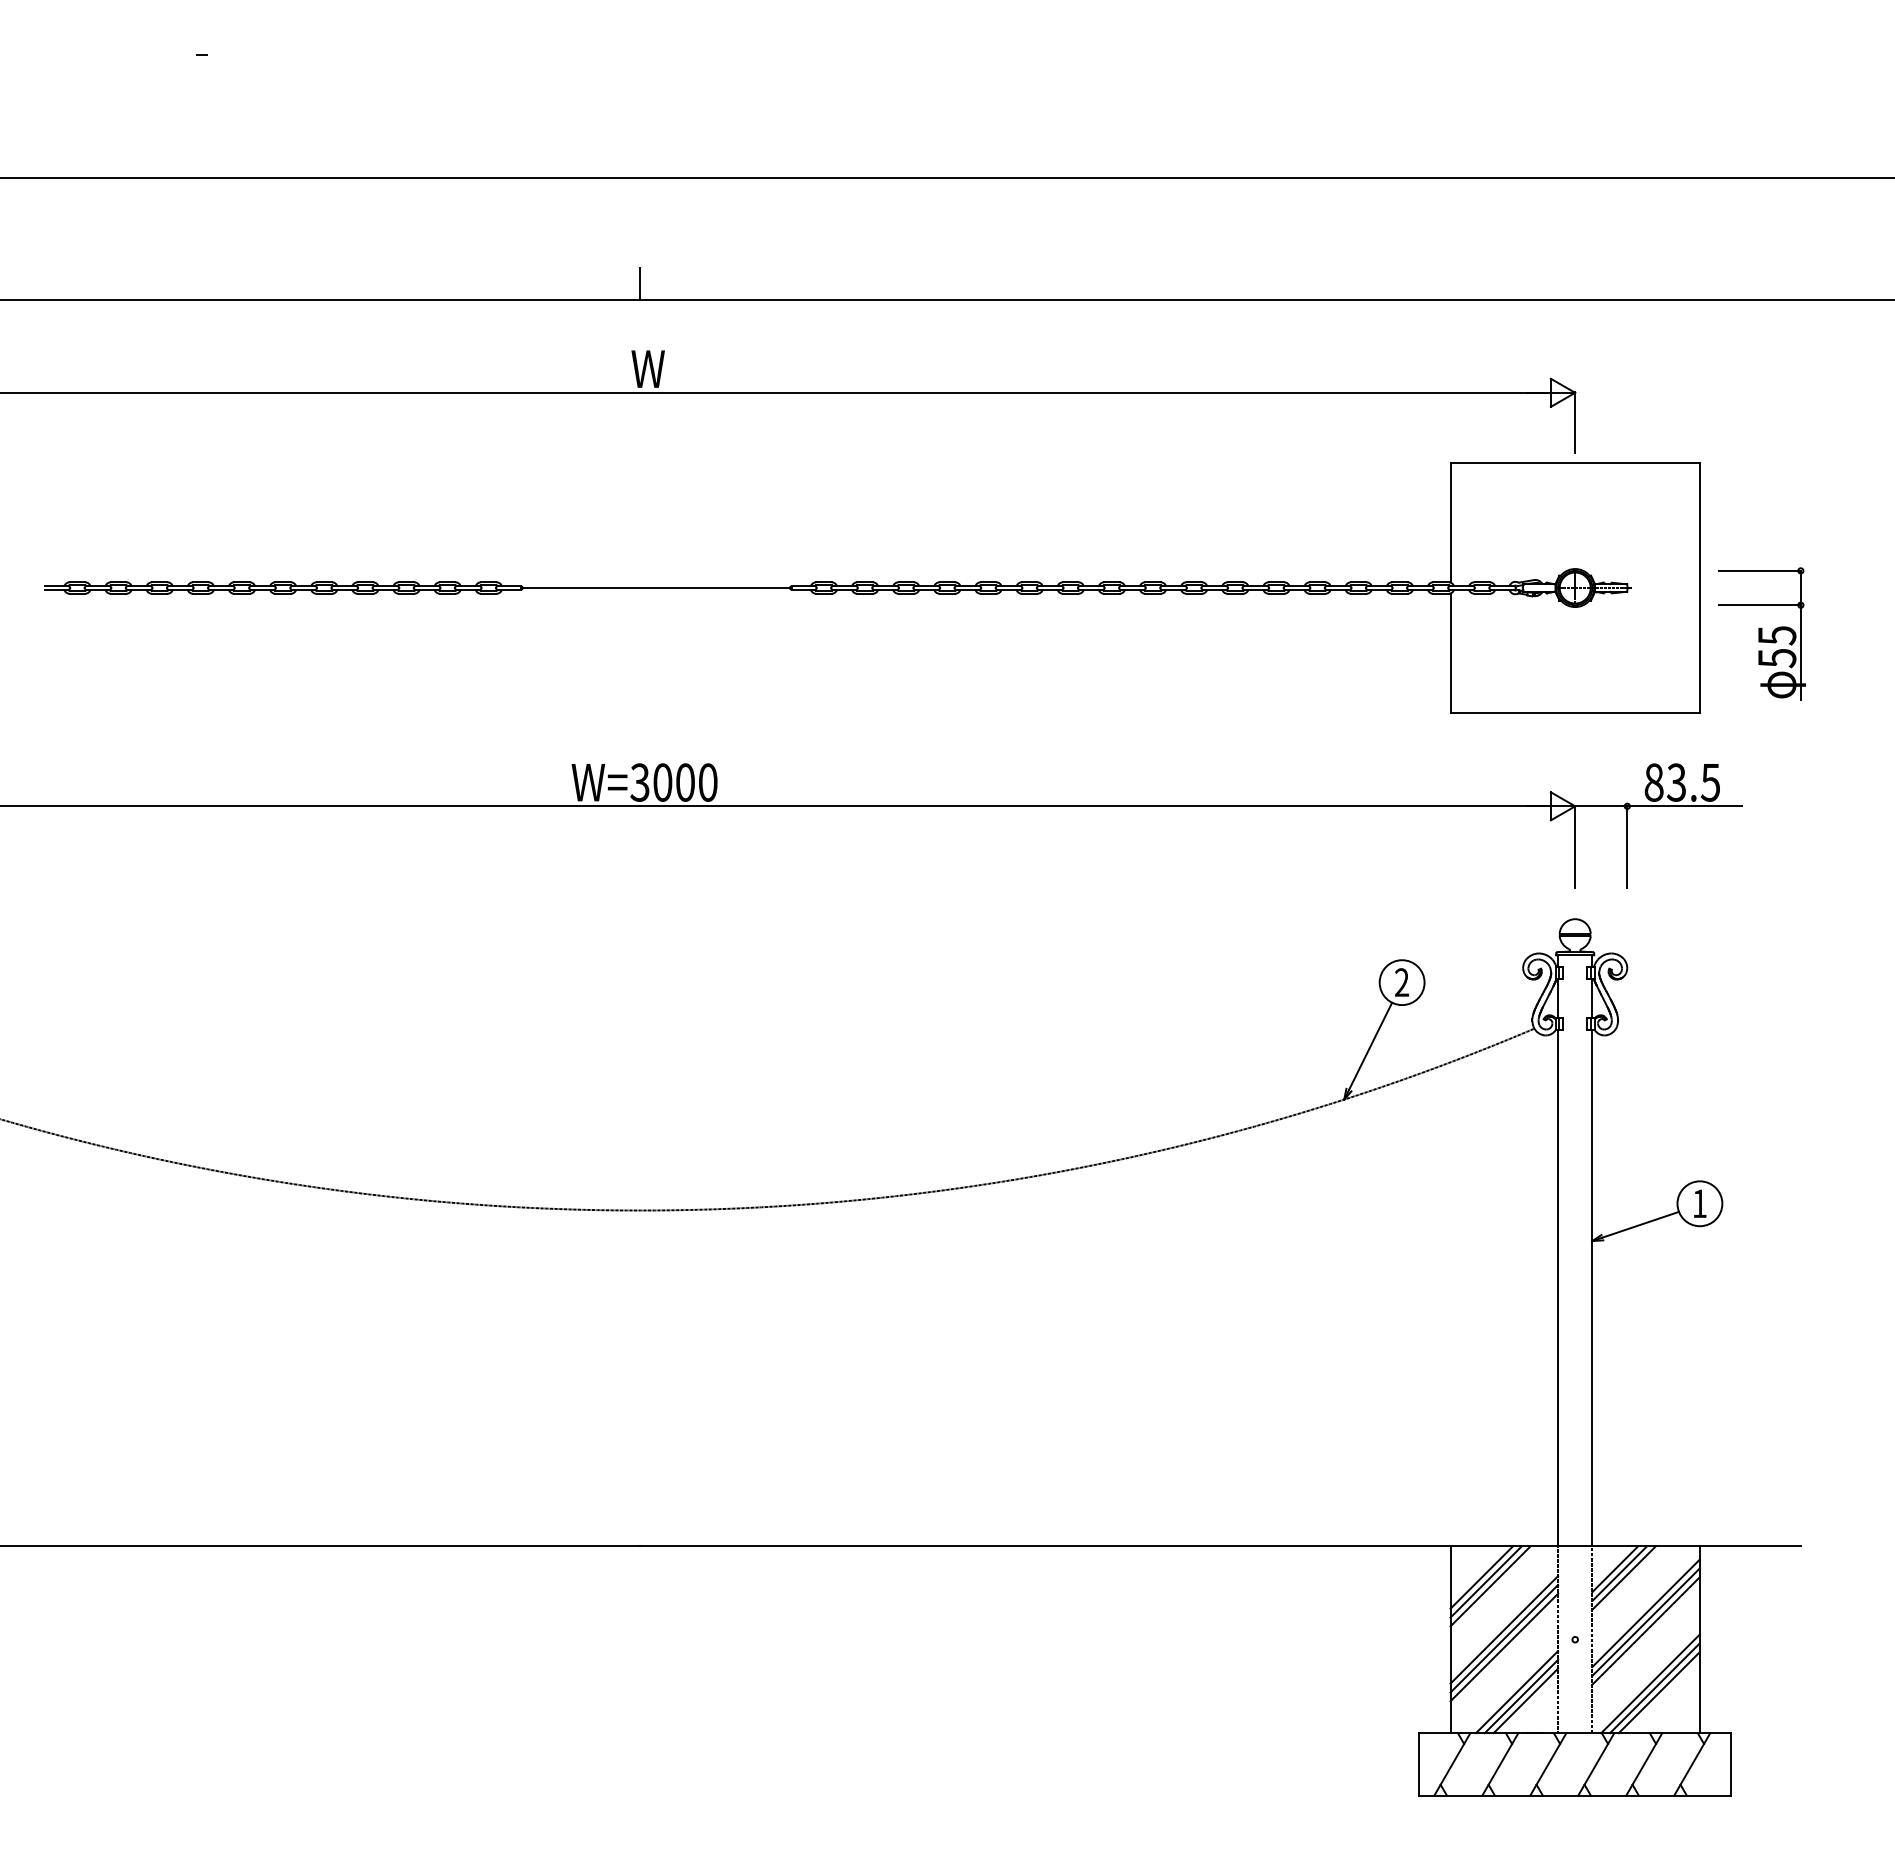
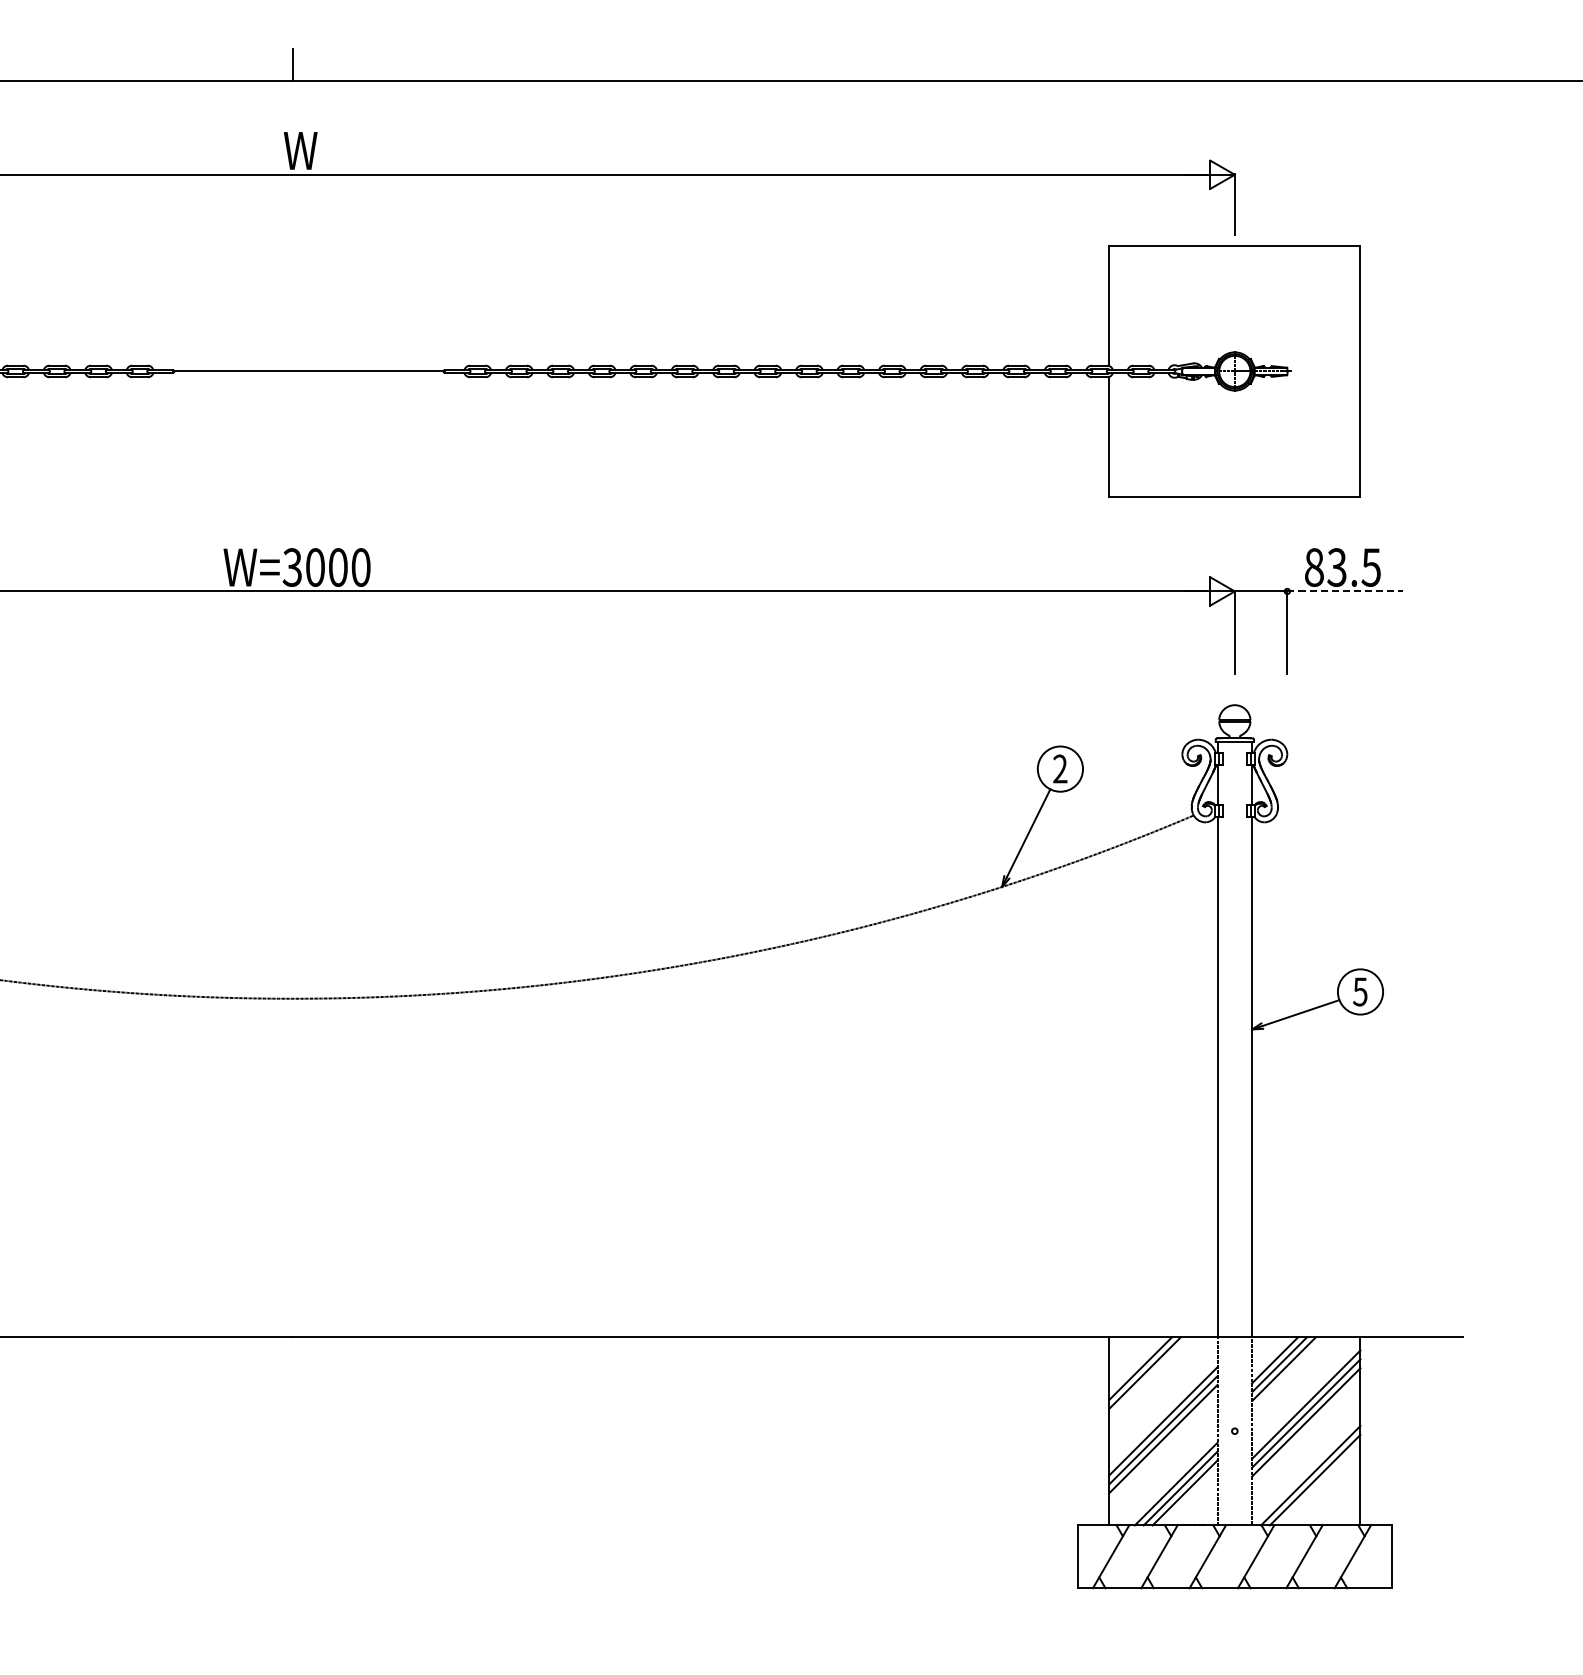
part: (1761, 633) -> (1422, 417), removed
line: (1684, 806) -> (1344, 591), solid -> dashed
text: (1699, 1203) -> (1360, 991), 1 -> 5
line: (1490, 1586) -> (1149, 1377), removed
line: (1658, 1692) -> (1318, 1484), removed

